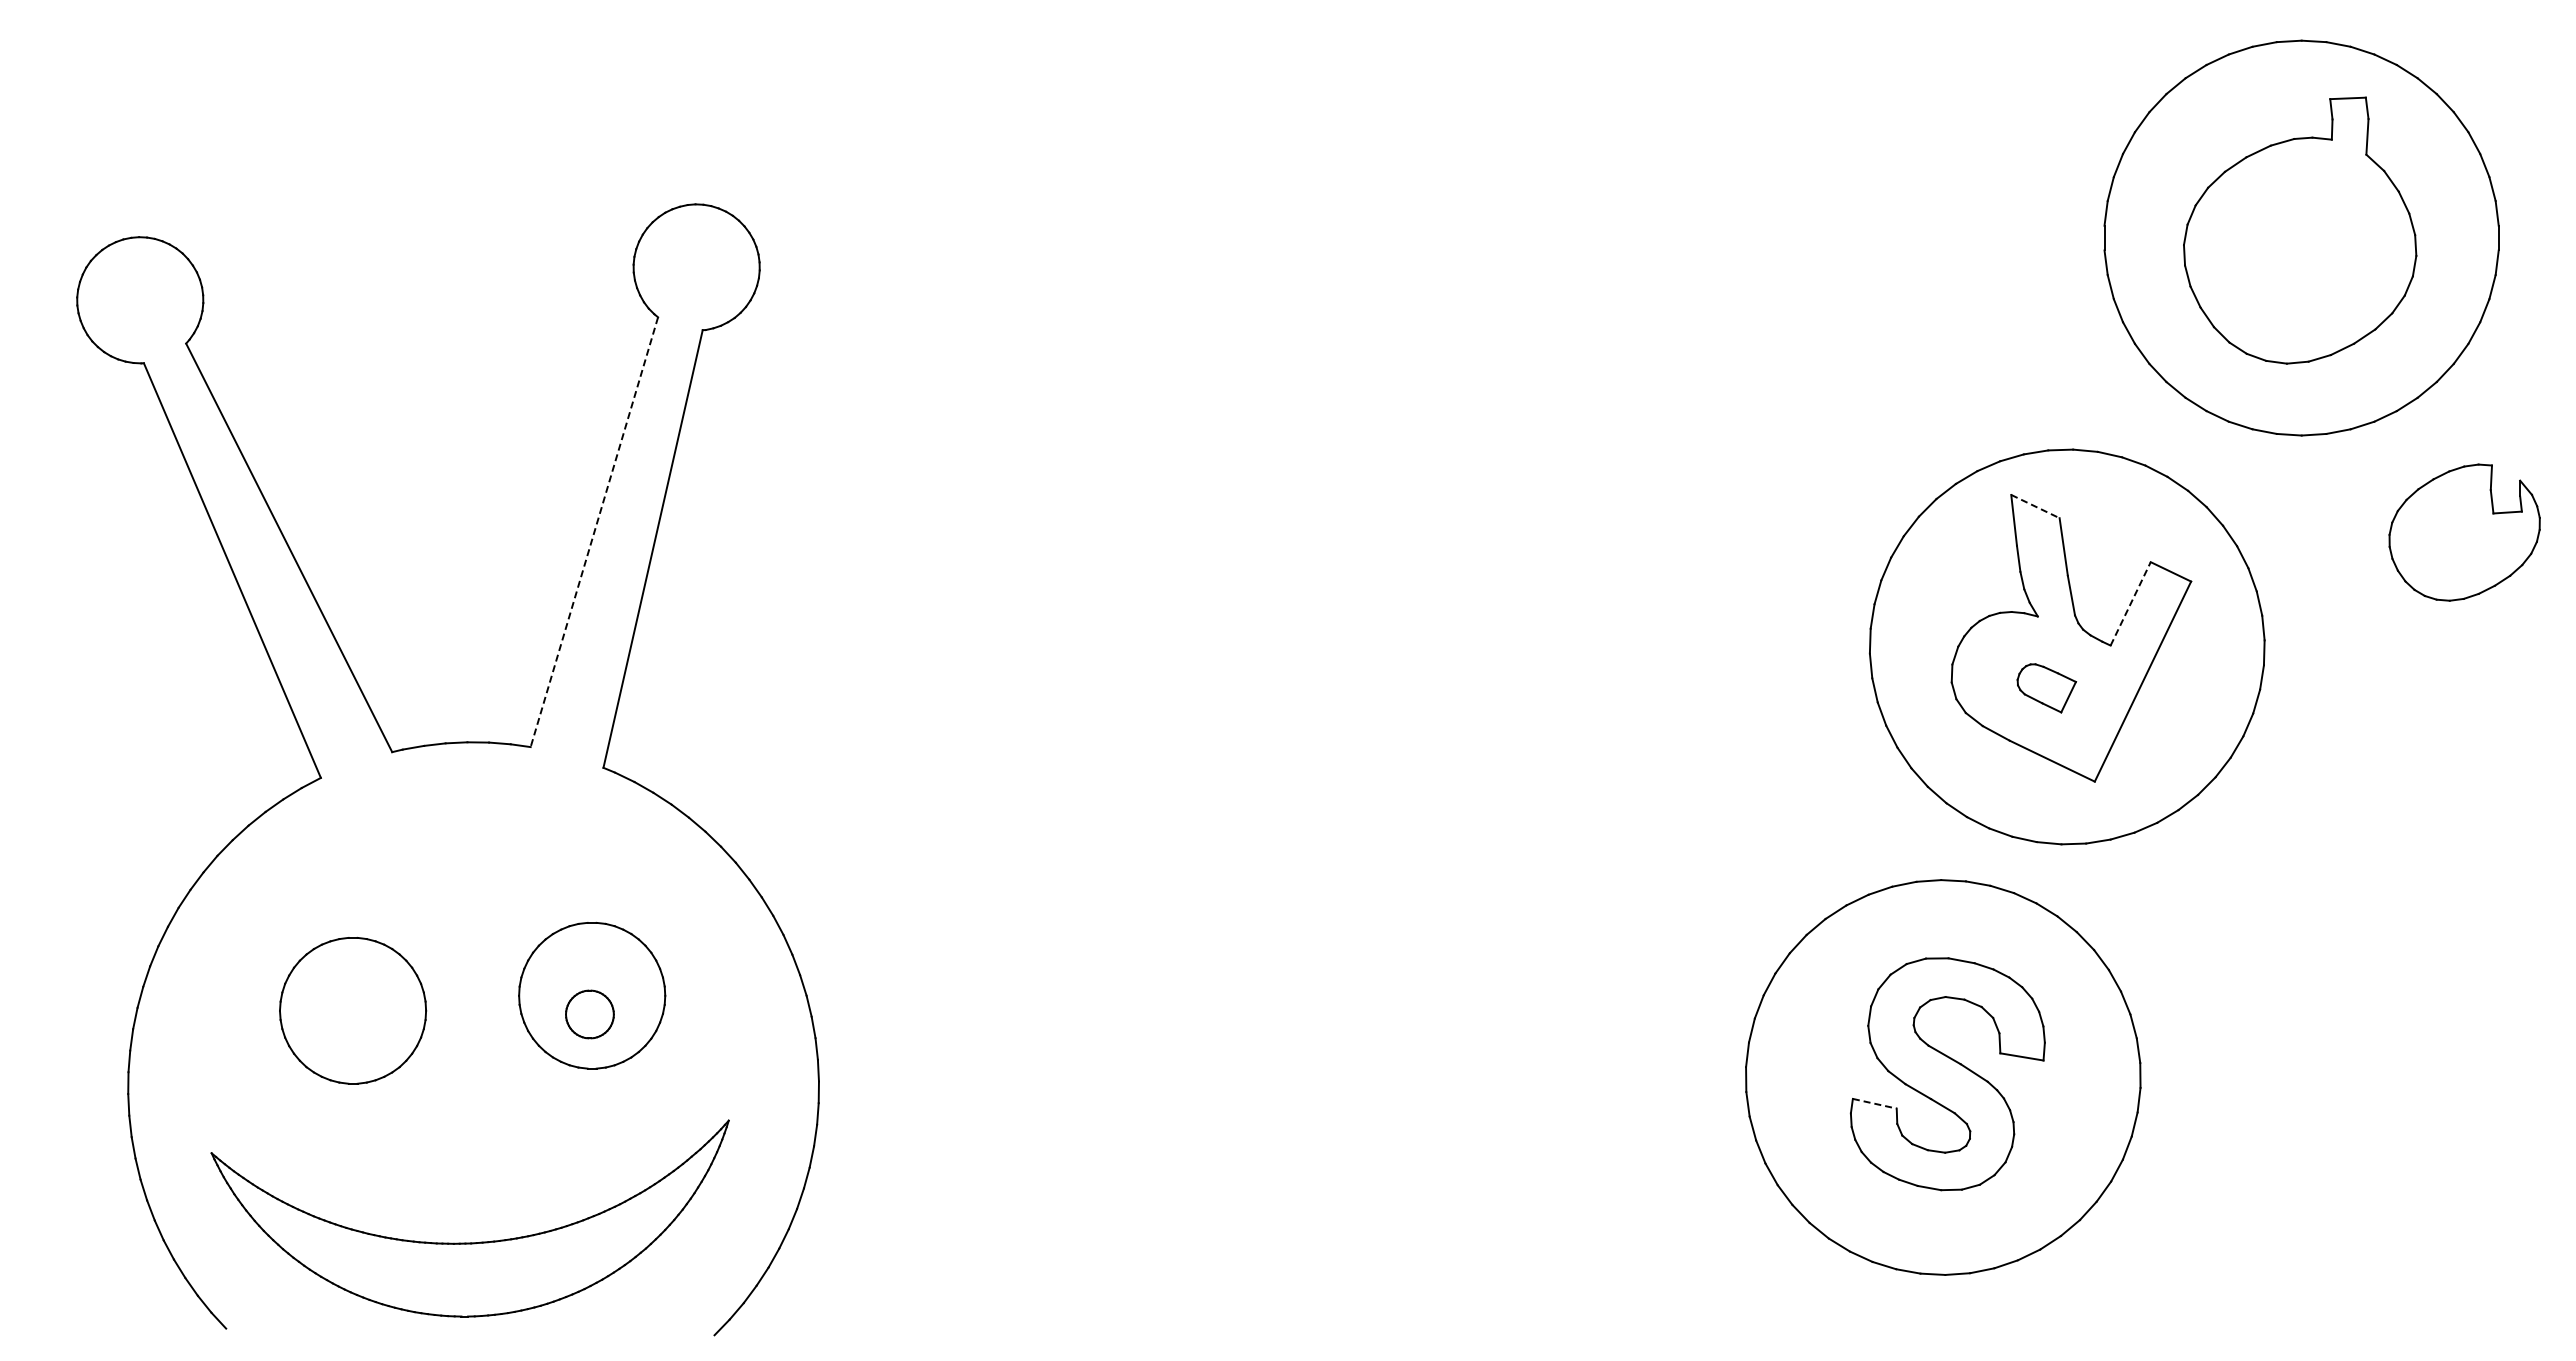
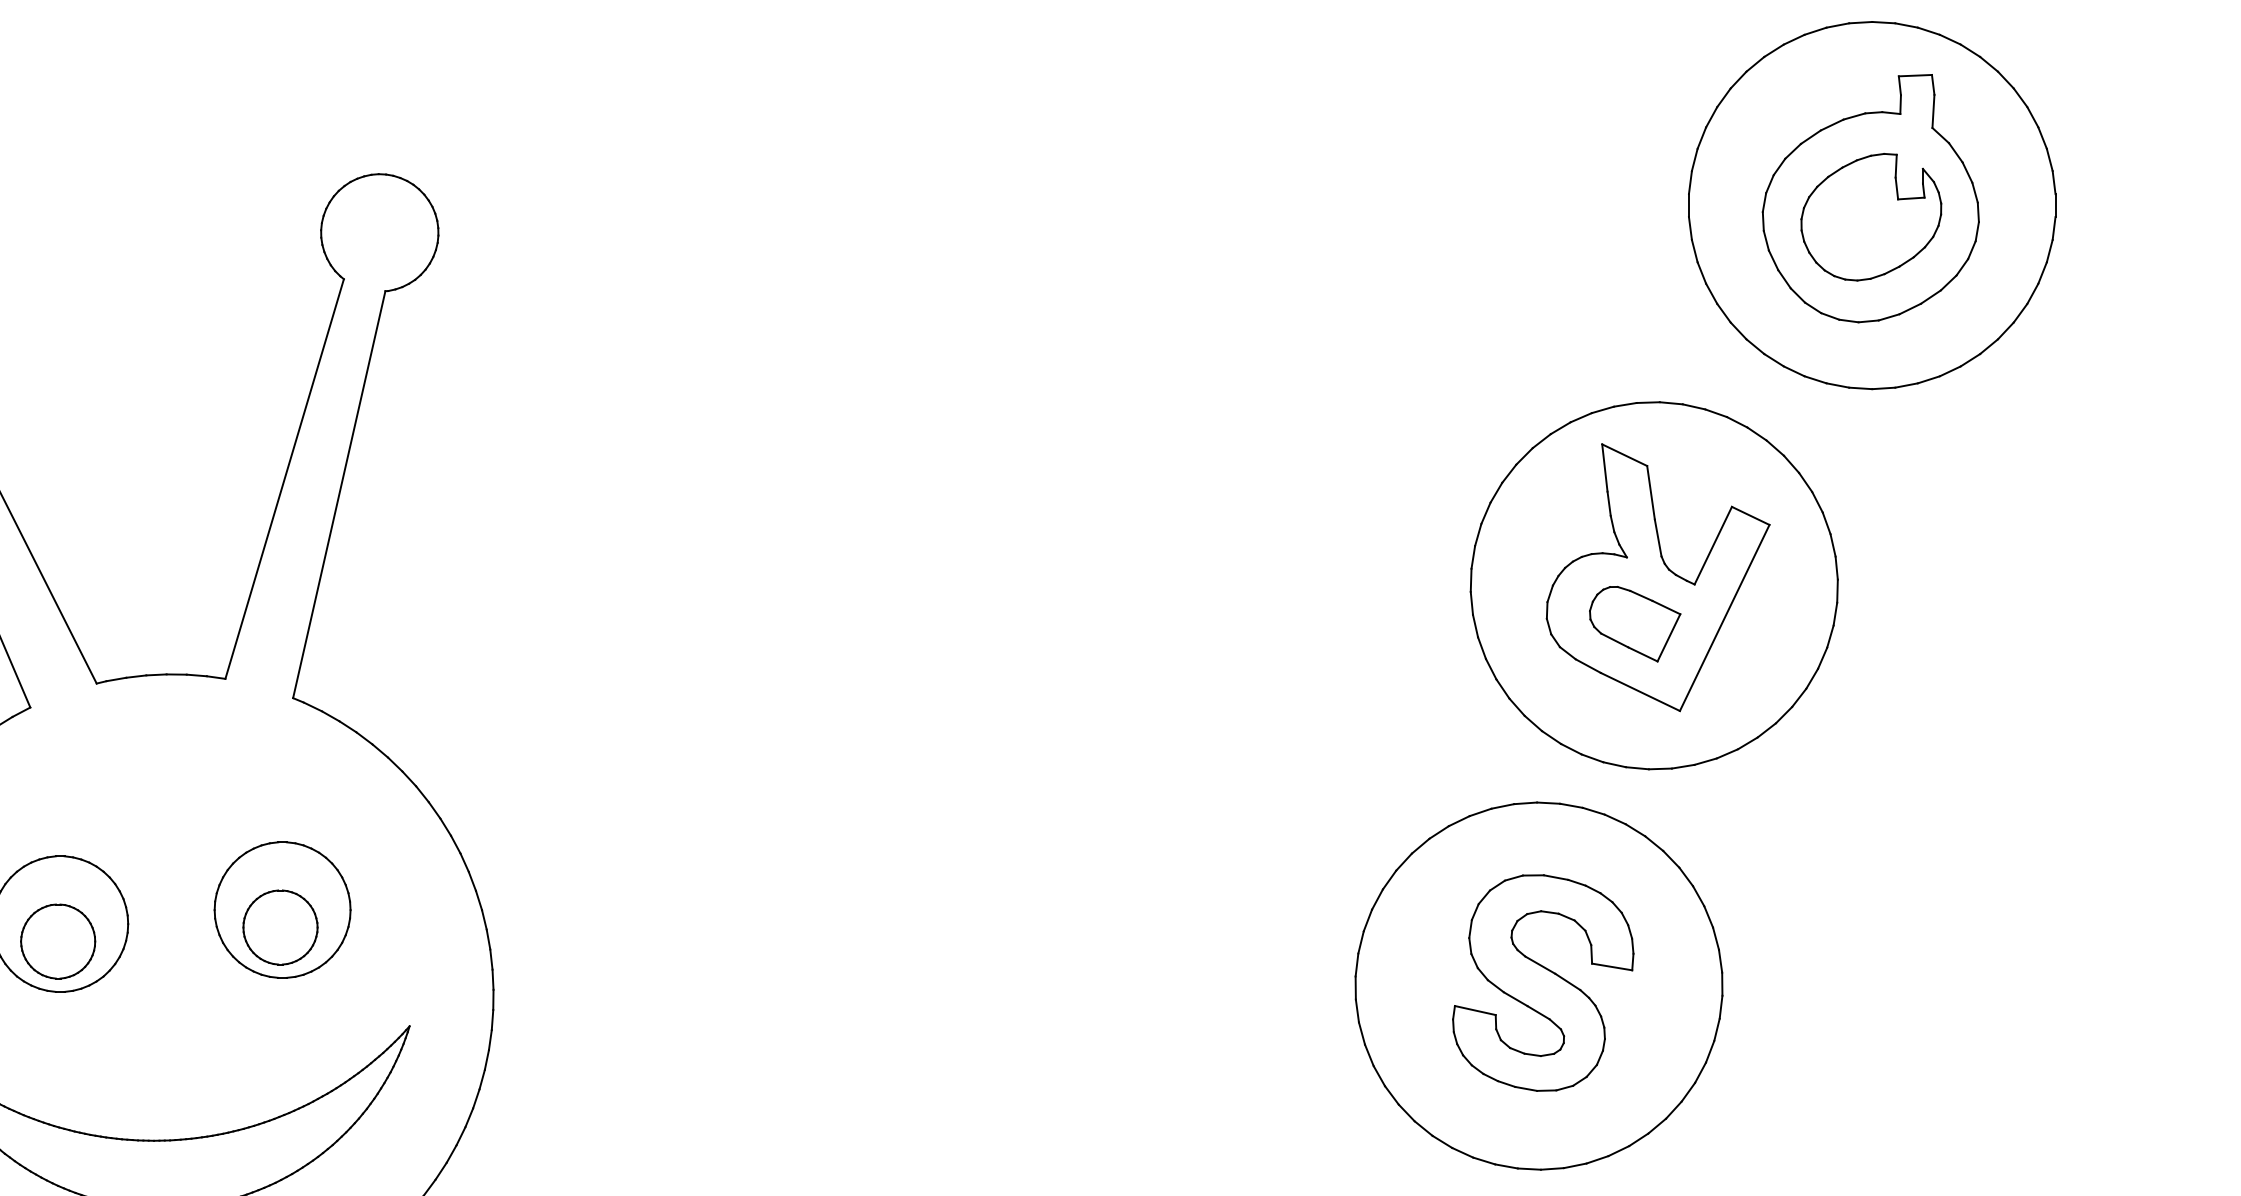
line: (2035, 506) -> (1624, 455), dashed -> solid
line: (594, 532) -> (284, 479), dashed -> solid
part: (2464, 532) -> (1871, 217), moved
line: (2130, 603) -> (1713, 545), dashed -> solid
part: (2046, 688) -> (1634, 624), size x1.67
part: (589, 1014) -> (280, 927), size x1.67
part: (350, 1029) -> (57, 941), added
line: (1875, 1103) -> (1475, 1010), dashed -> solid

